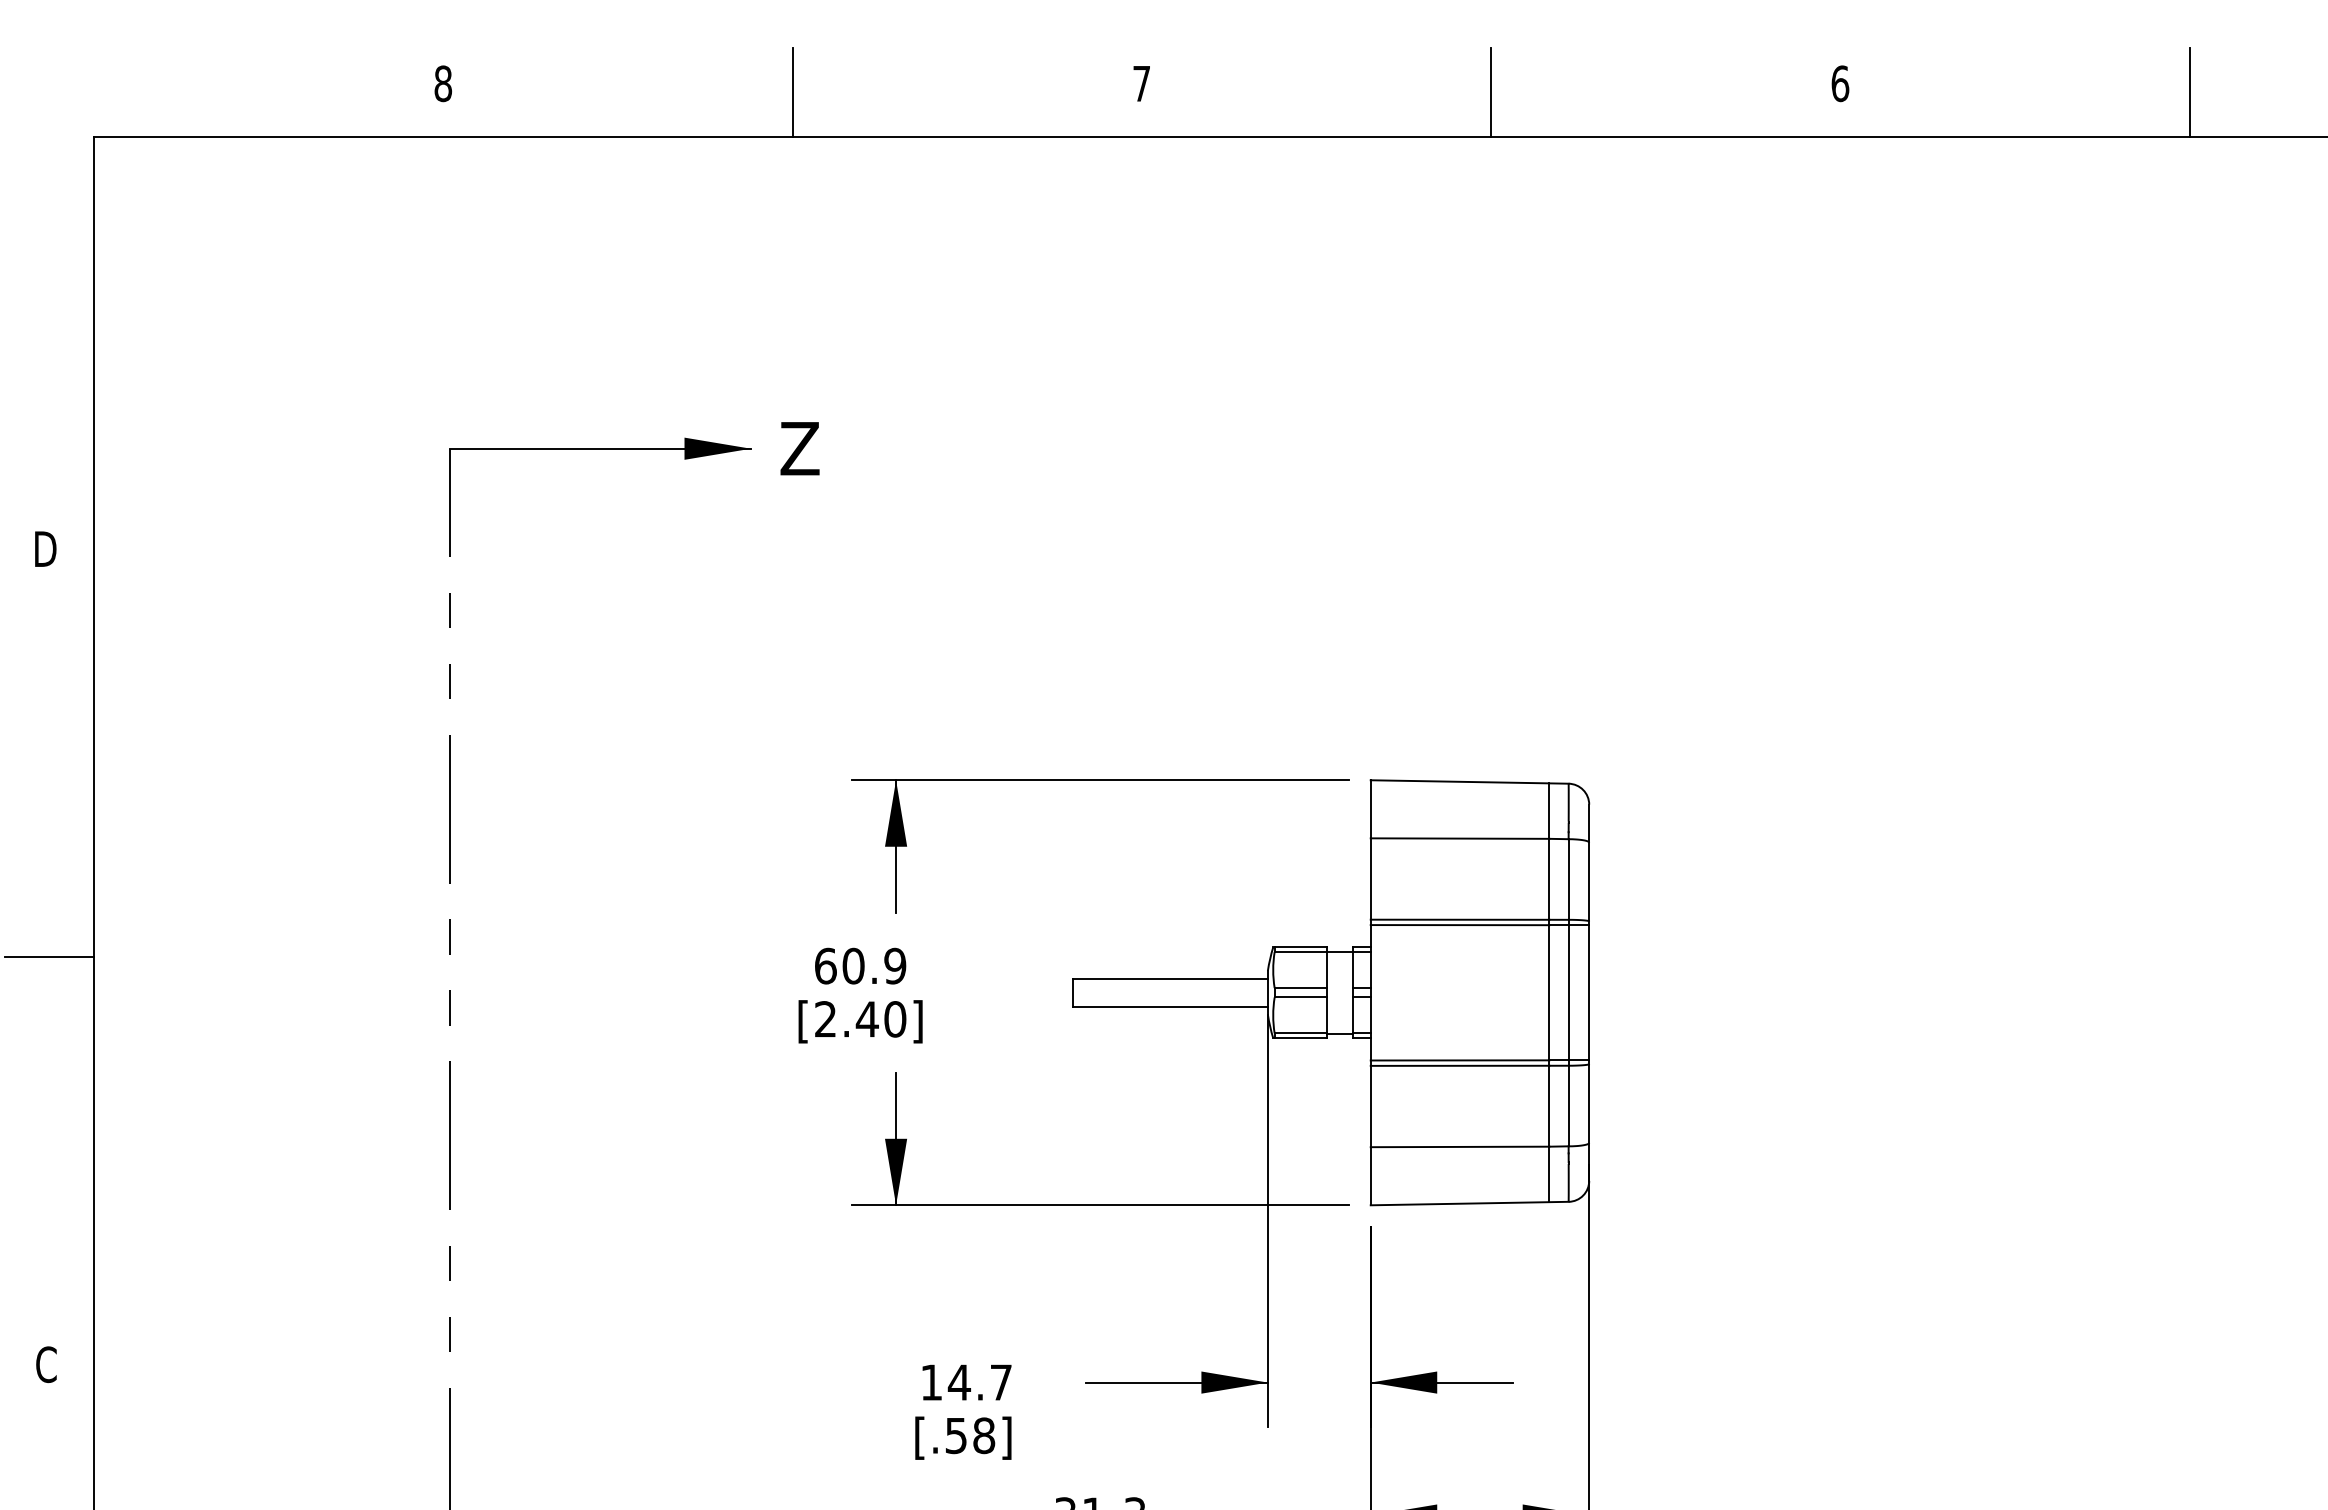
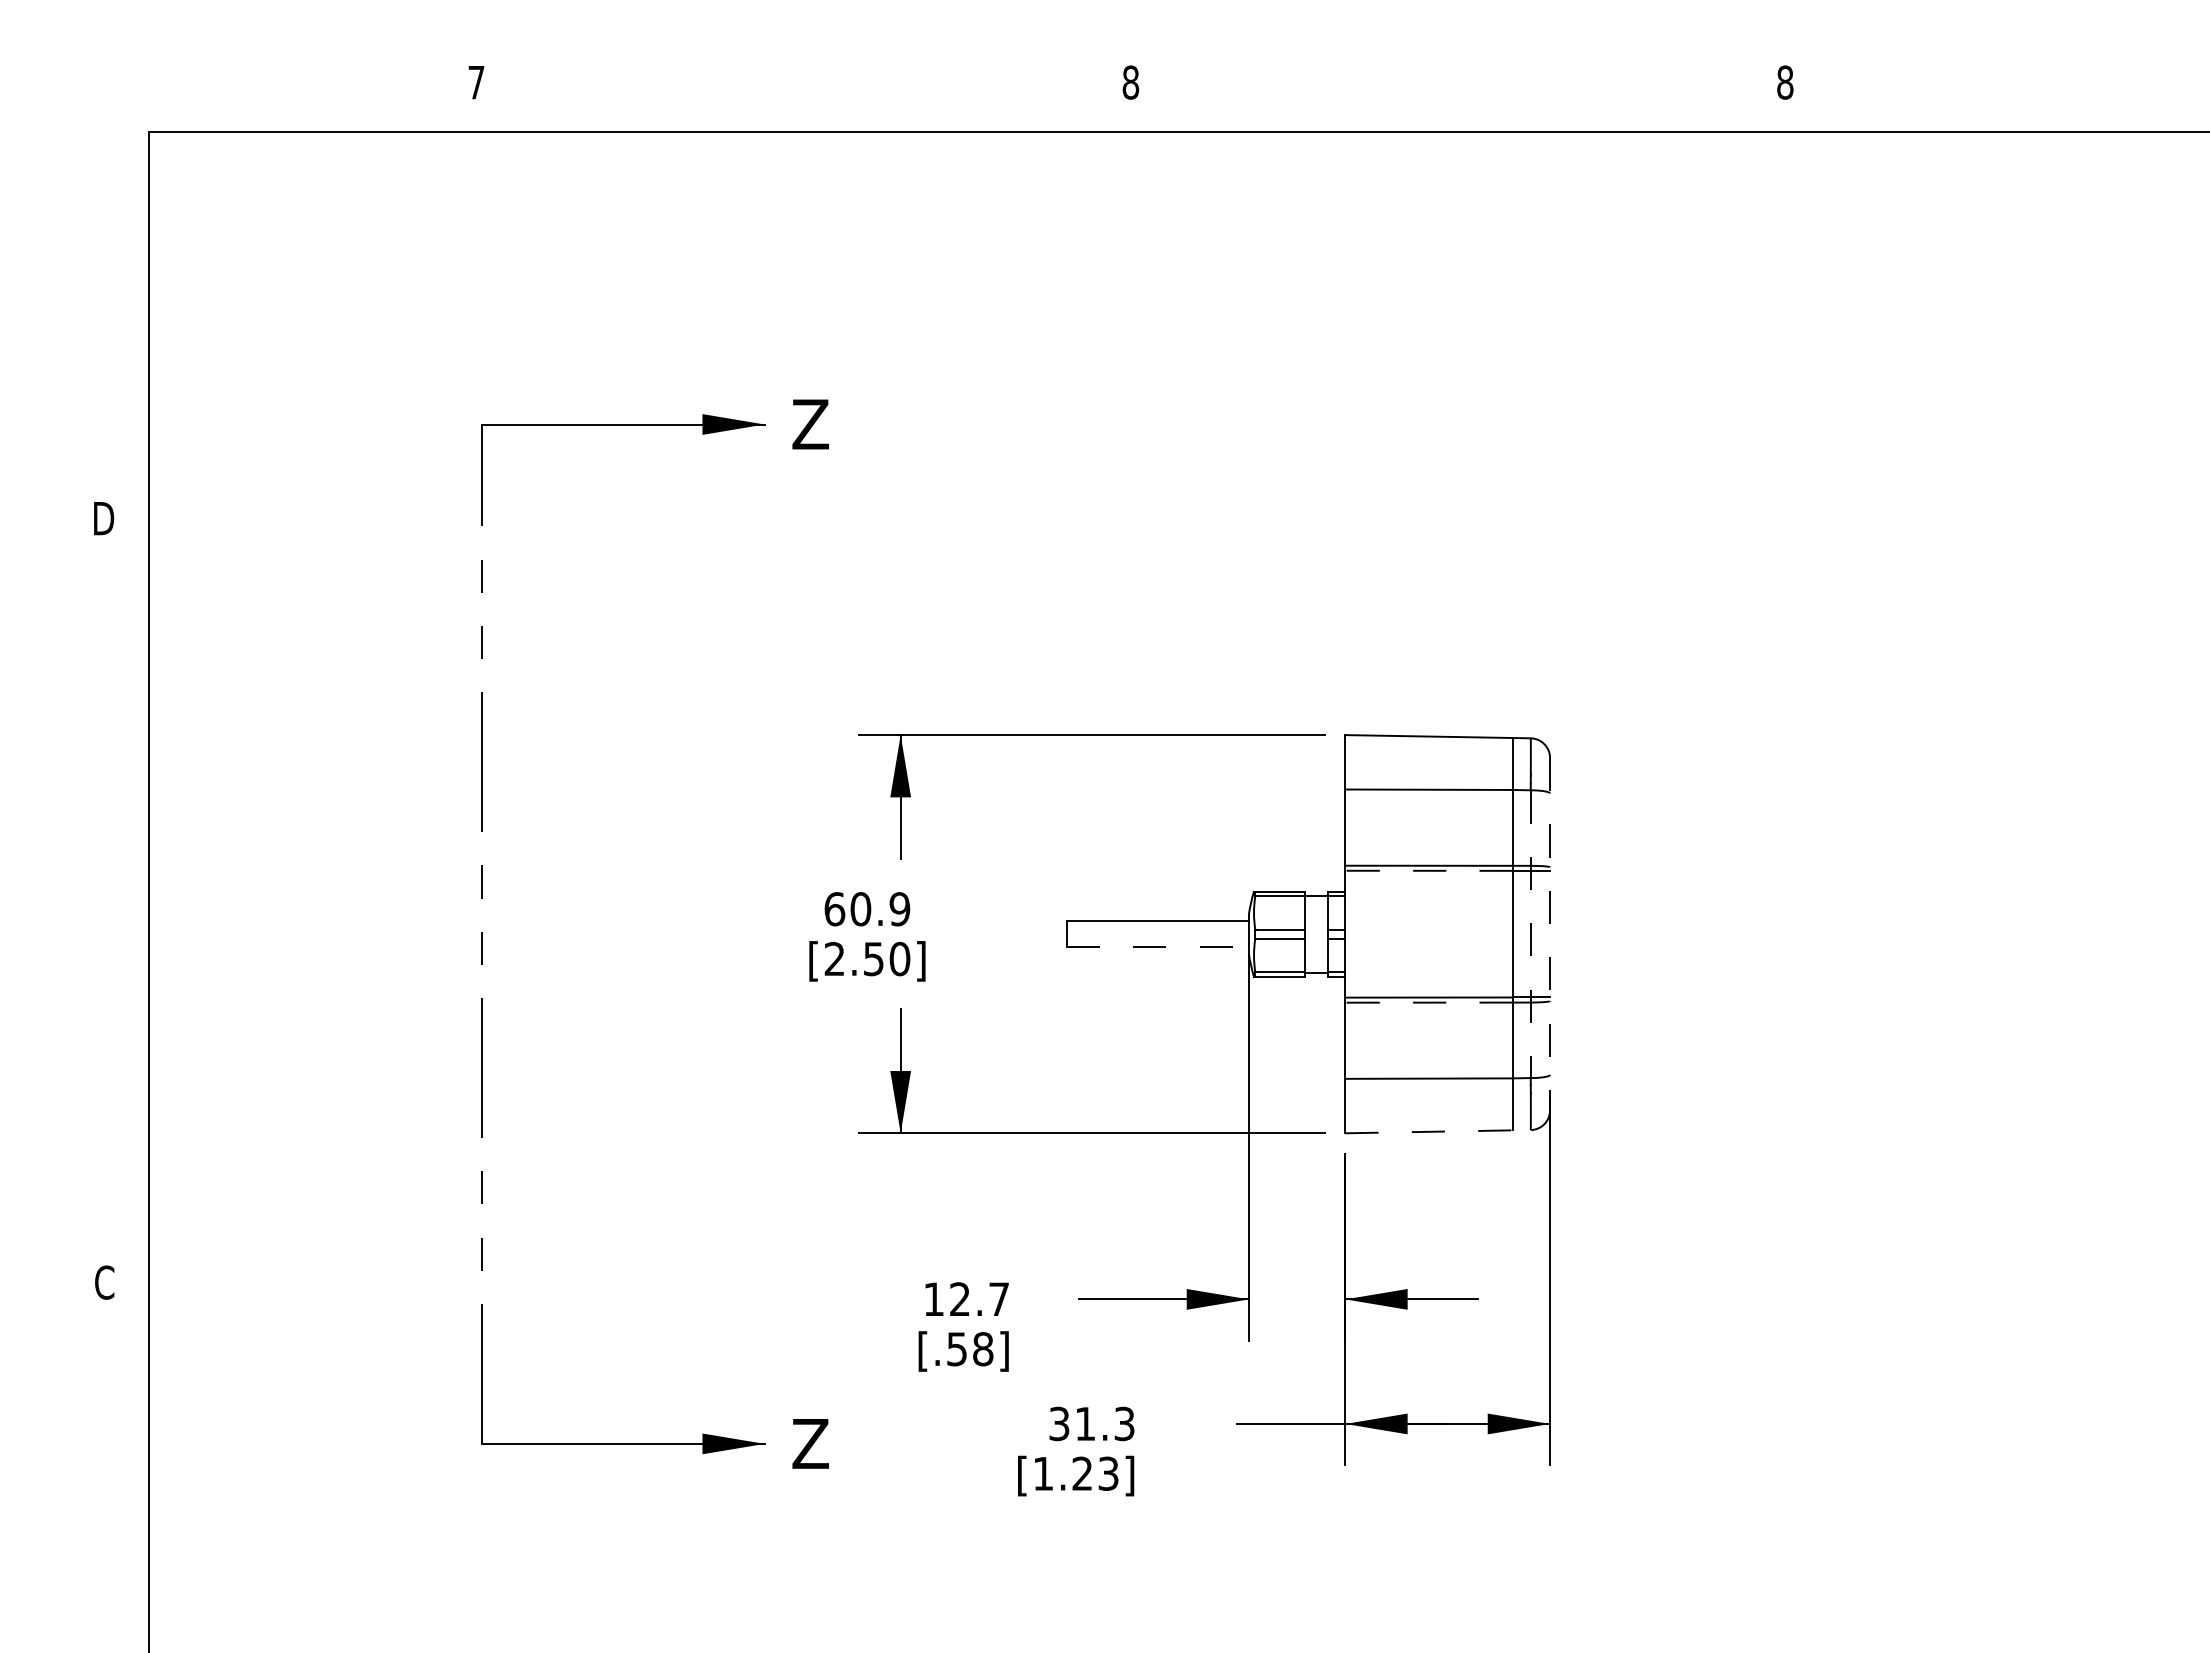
text: (443, 83) -> (476, 82), 8 -> 7
text: (1141, 83) -> (1130, 82), 7 -> 8
text: (1840, 83) -> (1785, 82), 6 -> 8
line: (792, 92) -> (803, 90), removed
line: (1491, 92) -> (1458, 90), removed
line: (2189, 92) -> (2112, 90), removed
line: (1460, 924) -> (1429, 870), solid -> dashed
line: (49, 956) -> (107, 900), removed
line: (1568, 993) -> (1530, 934), solid -> dashed
line: (1589, 993) -> (1550, 934), solid -> dashed
line: (1171, 1006) -> (1158, 947), solid -> dashed
text: (867, 1019) -> (873, 959), [2.40] -> [2.50]
line: (1460, 1065) -> (1429, 1002), solid -> dashed
line: (1470, 1203) -> (1438, 1131), solid -> dashed
text: (958, 1381) -> (959, 1298), 14.7 -> 12.7

